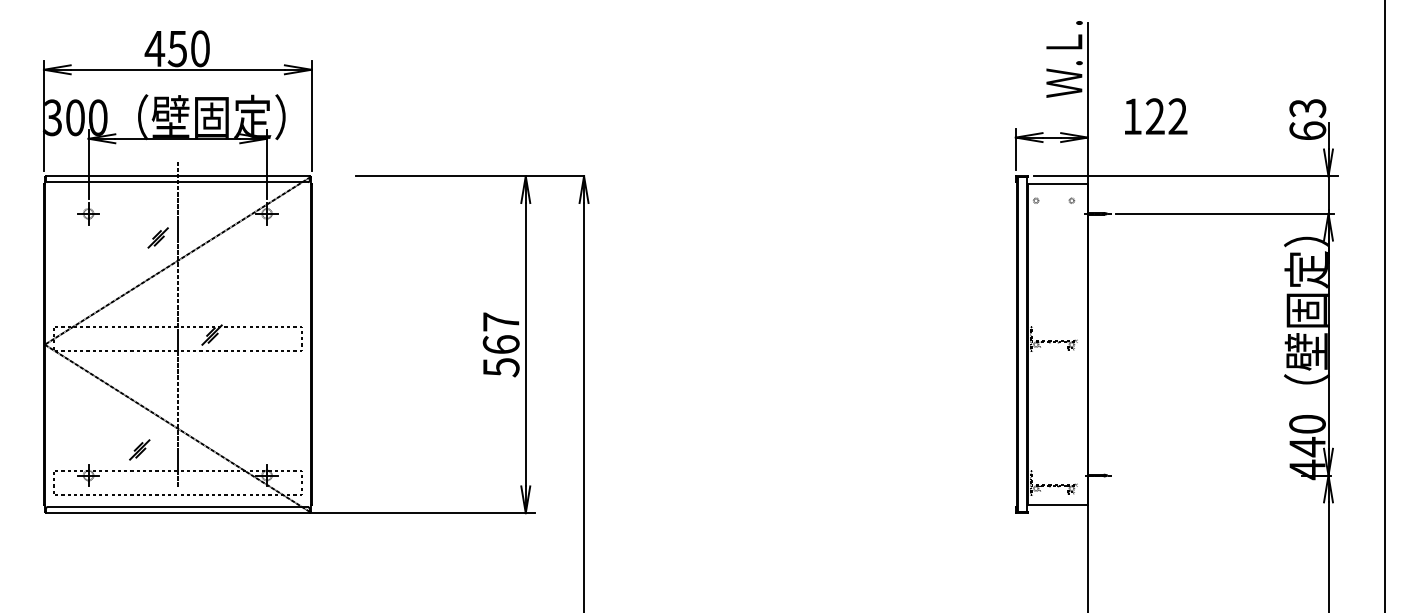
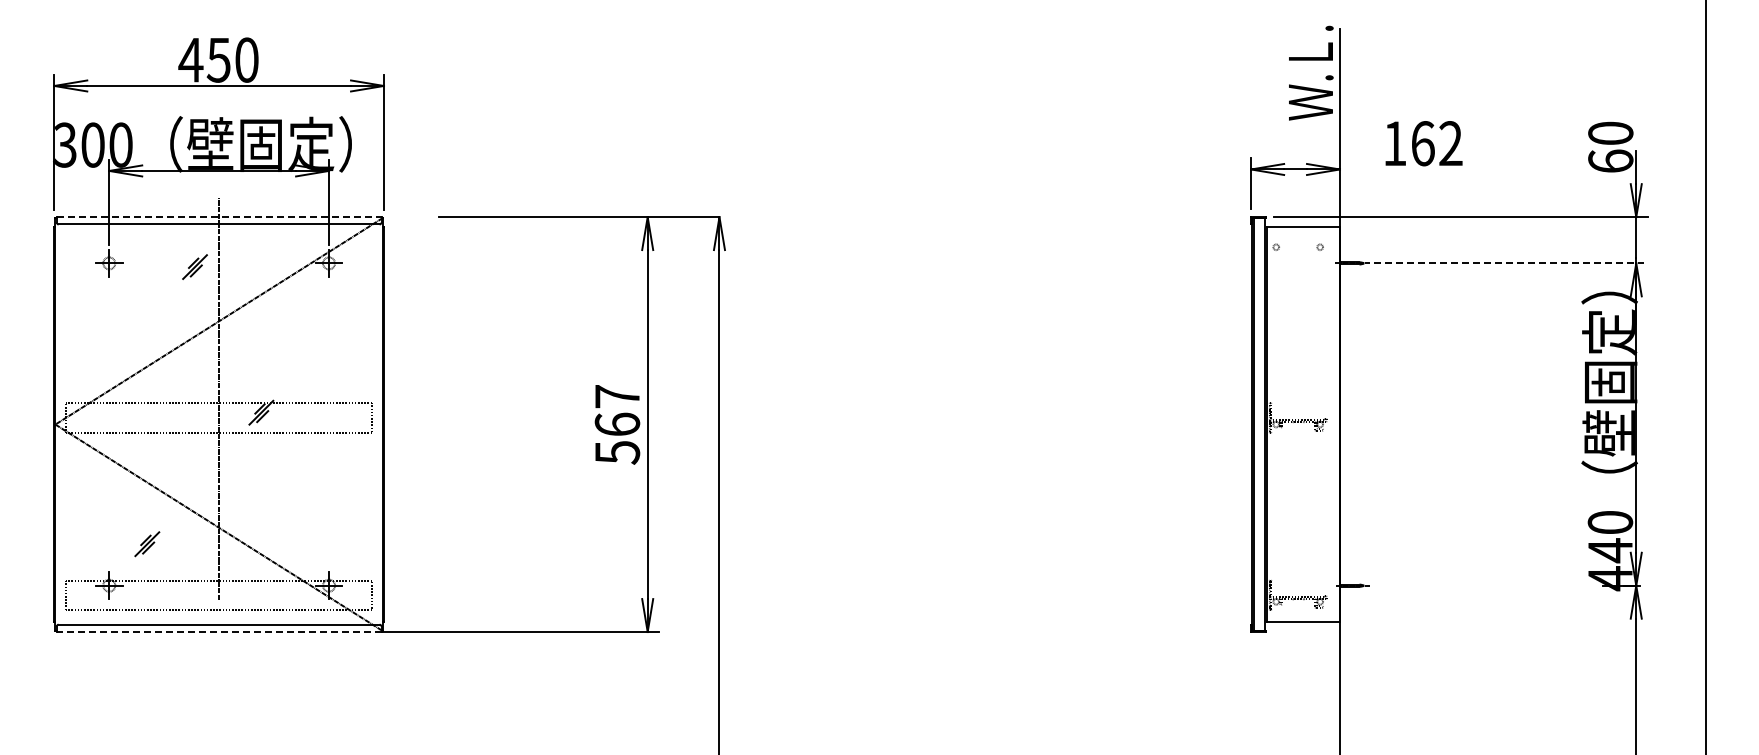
text: (1307, 108) -> (1610, 133), 63 -> 60
text: (1154, 116) -> (1422, 143), 122 -> 162
line: (178, 176) -> (219, 217), solid -> dashed
line: (1224, 213) -> (1508, 263), solid -> dashed
part: (157, 237) -> (194, 266), moved
part: (139, 450) -> (147, 544), moved
line: (178, 513) -> (219, 632), solid -> dashed

